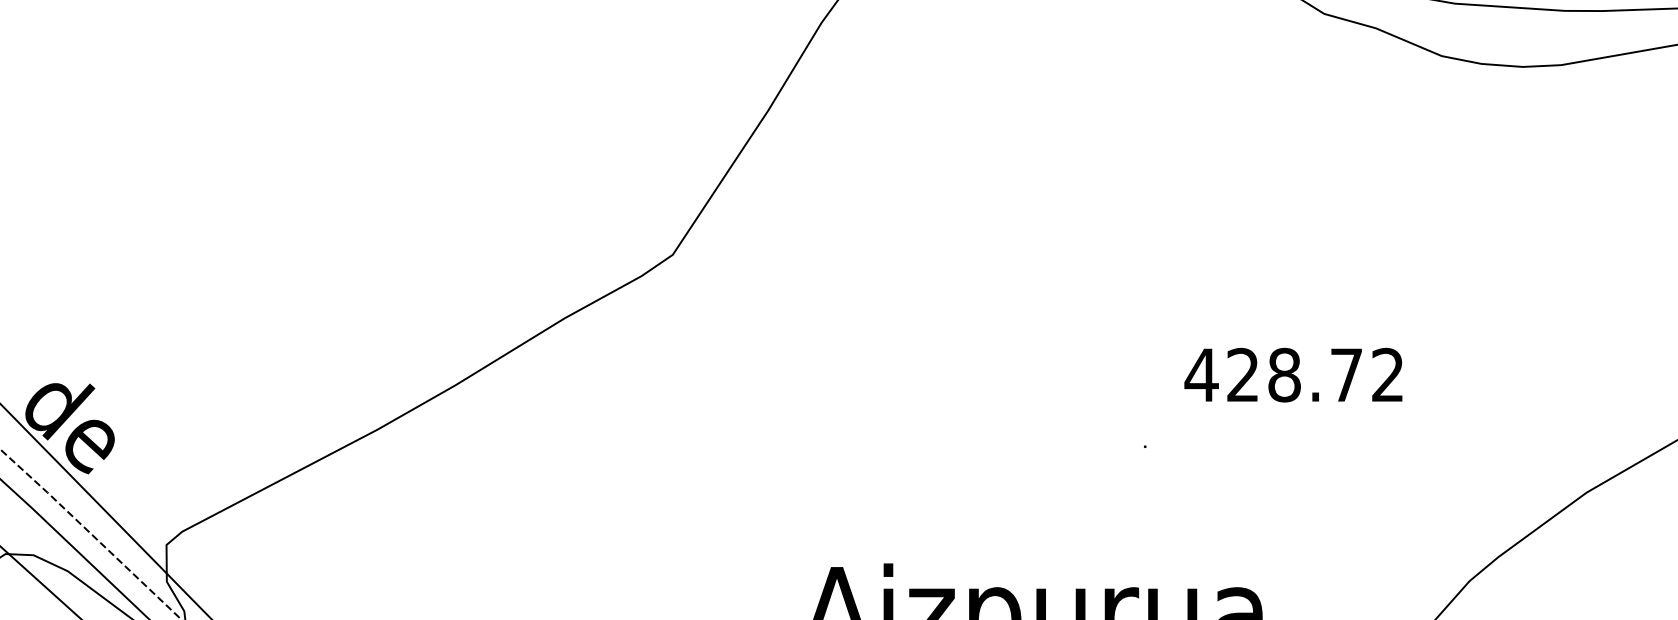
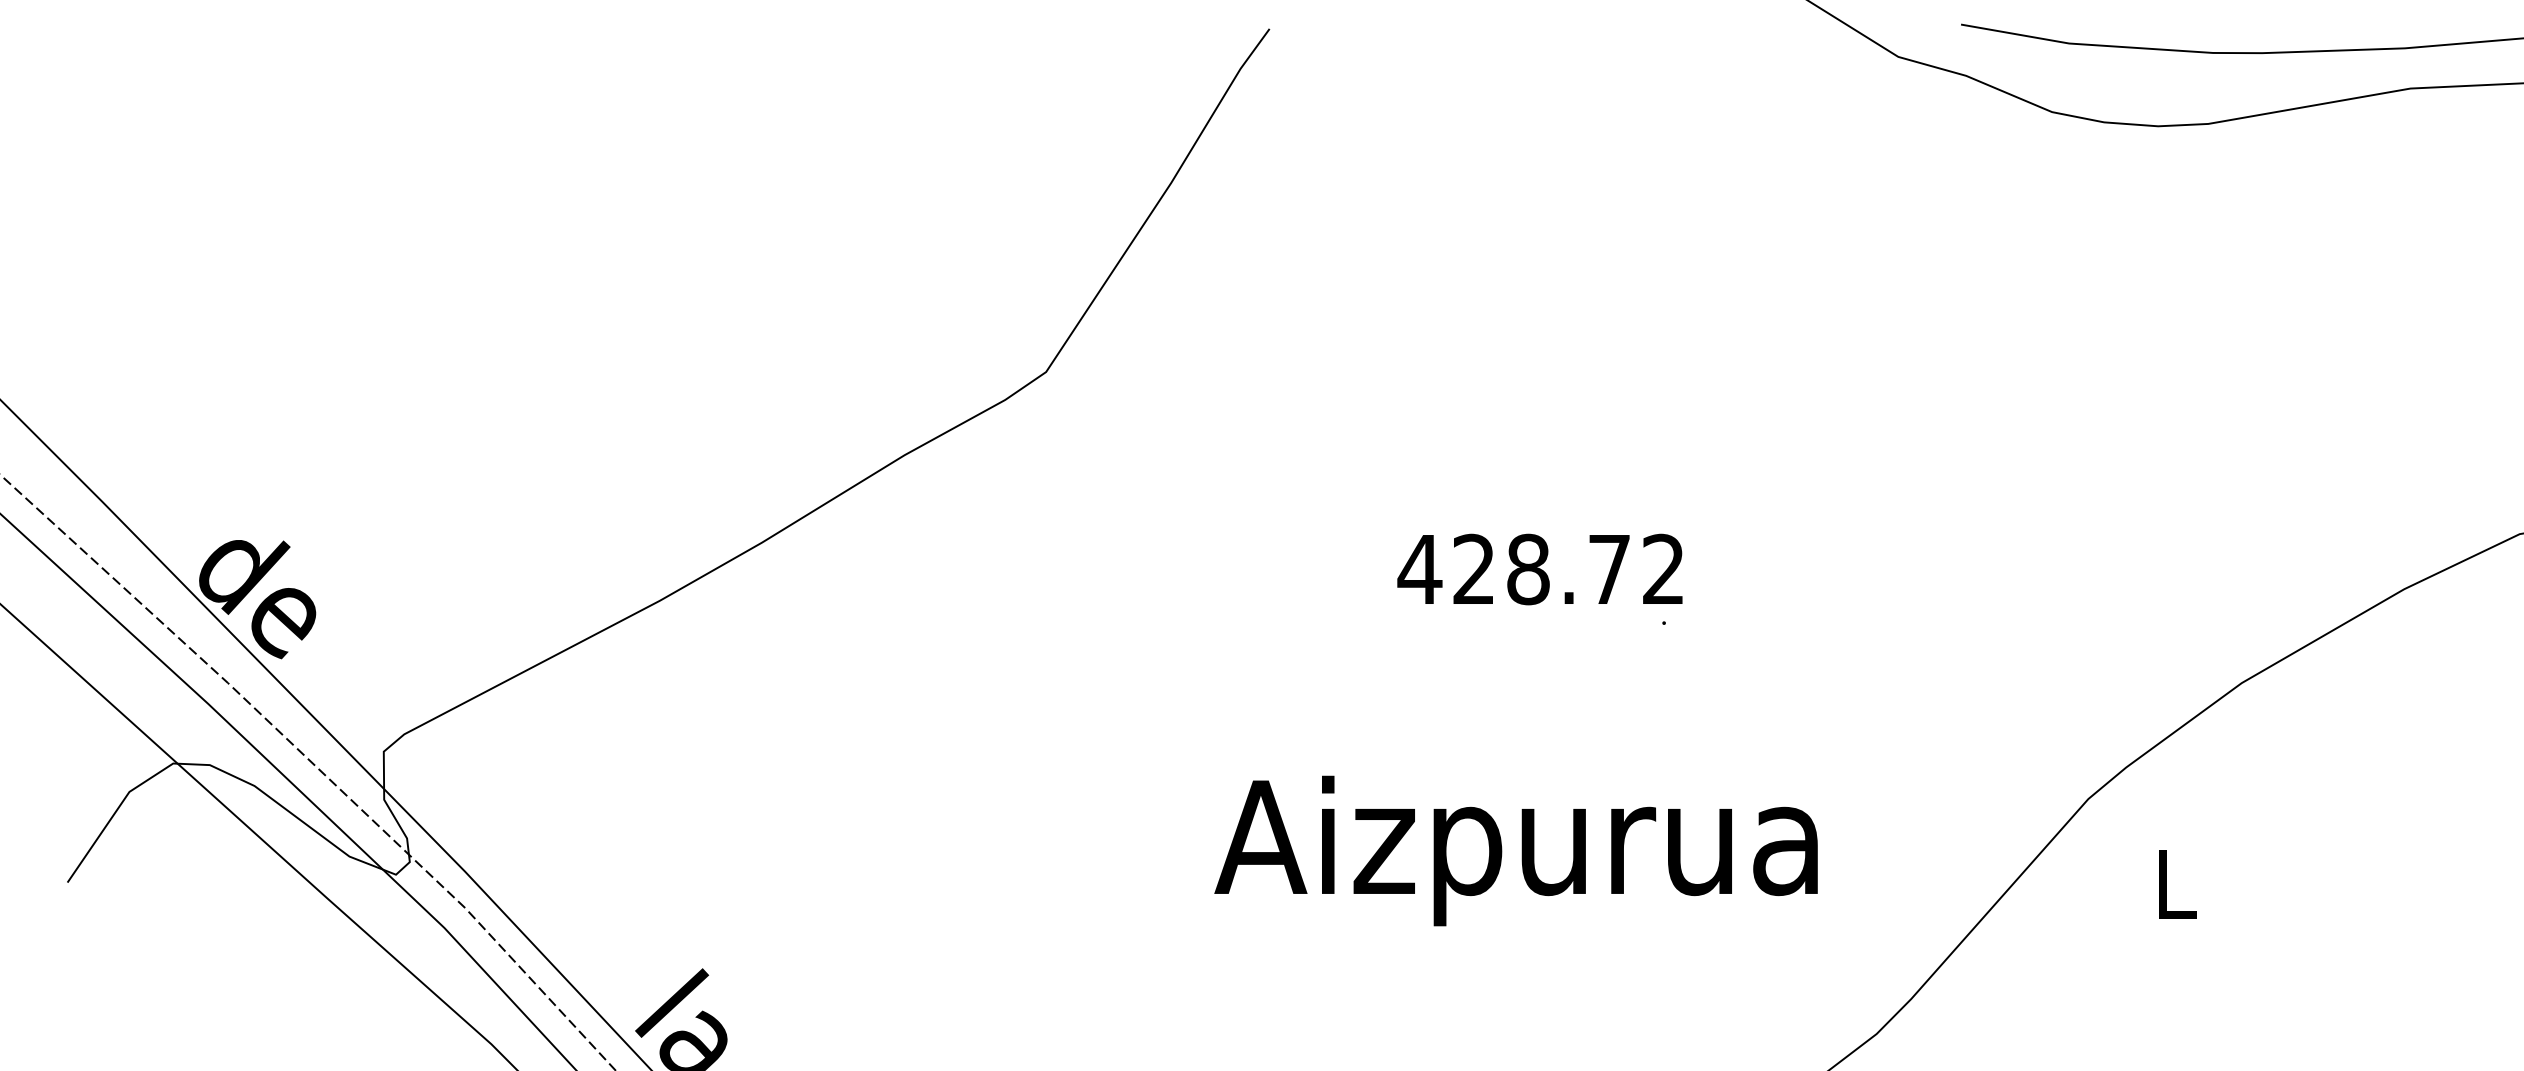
text: (1293, 375) -> (1539, 569), moved

